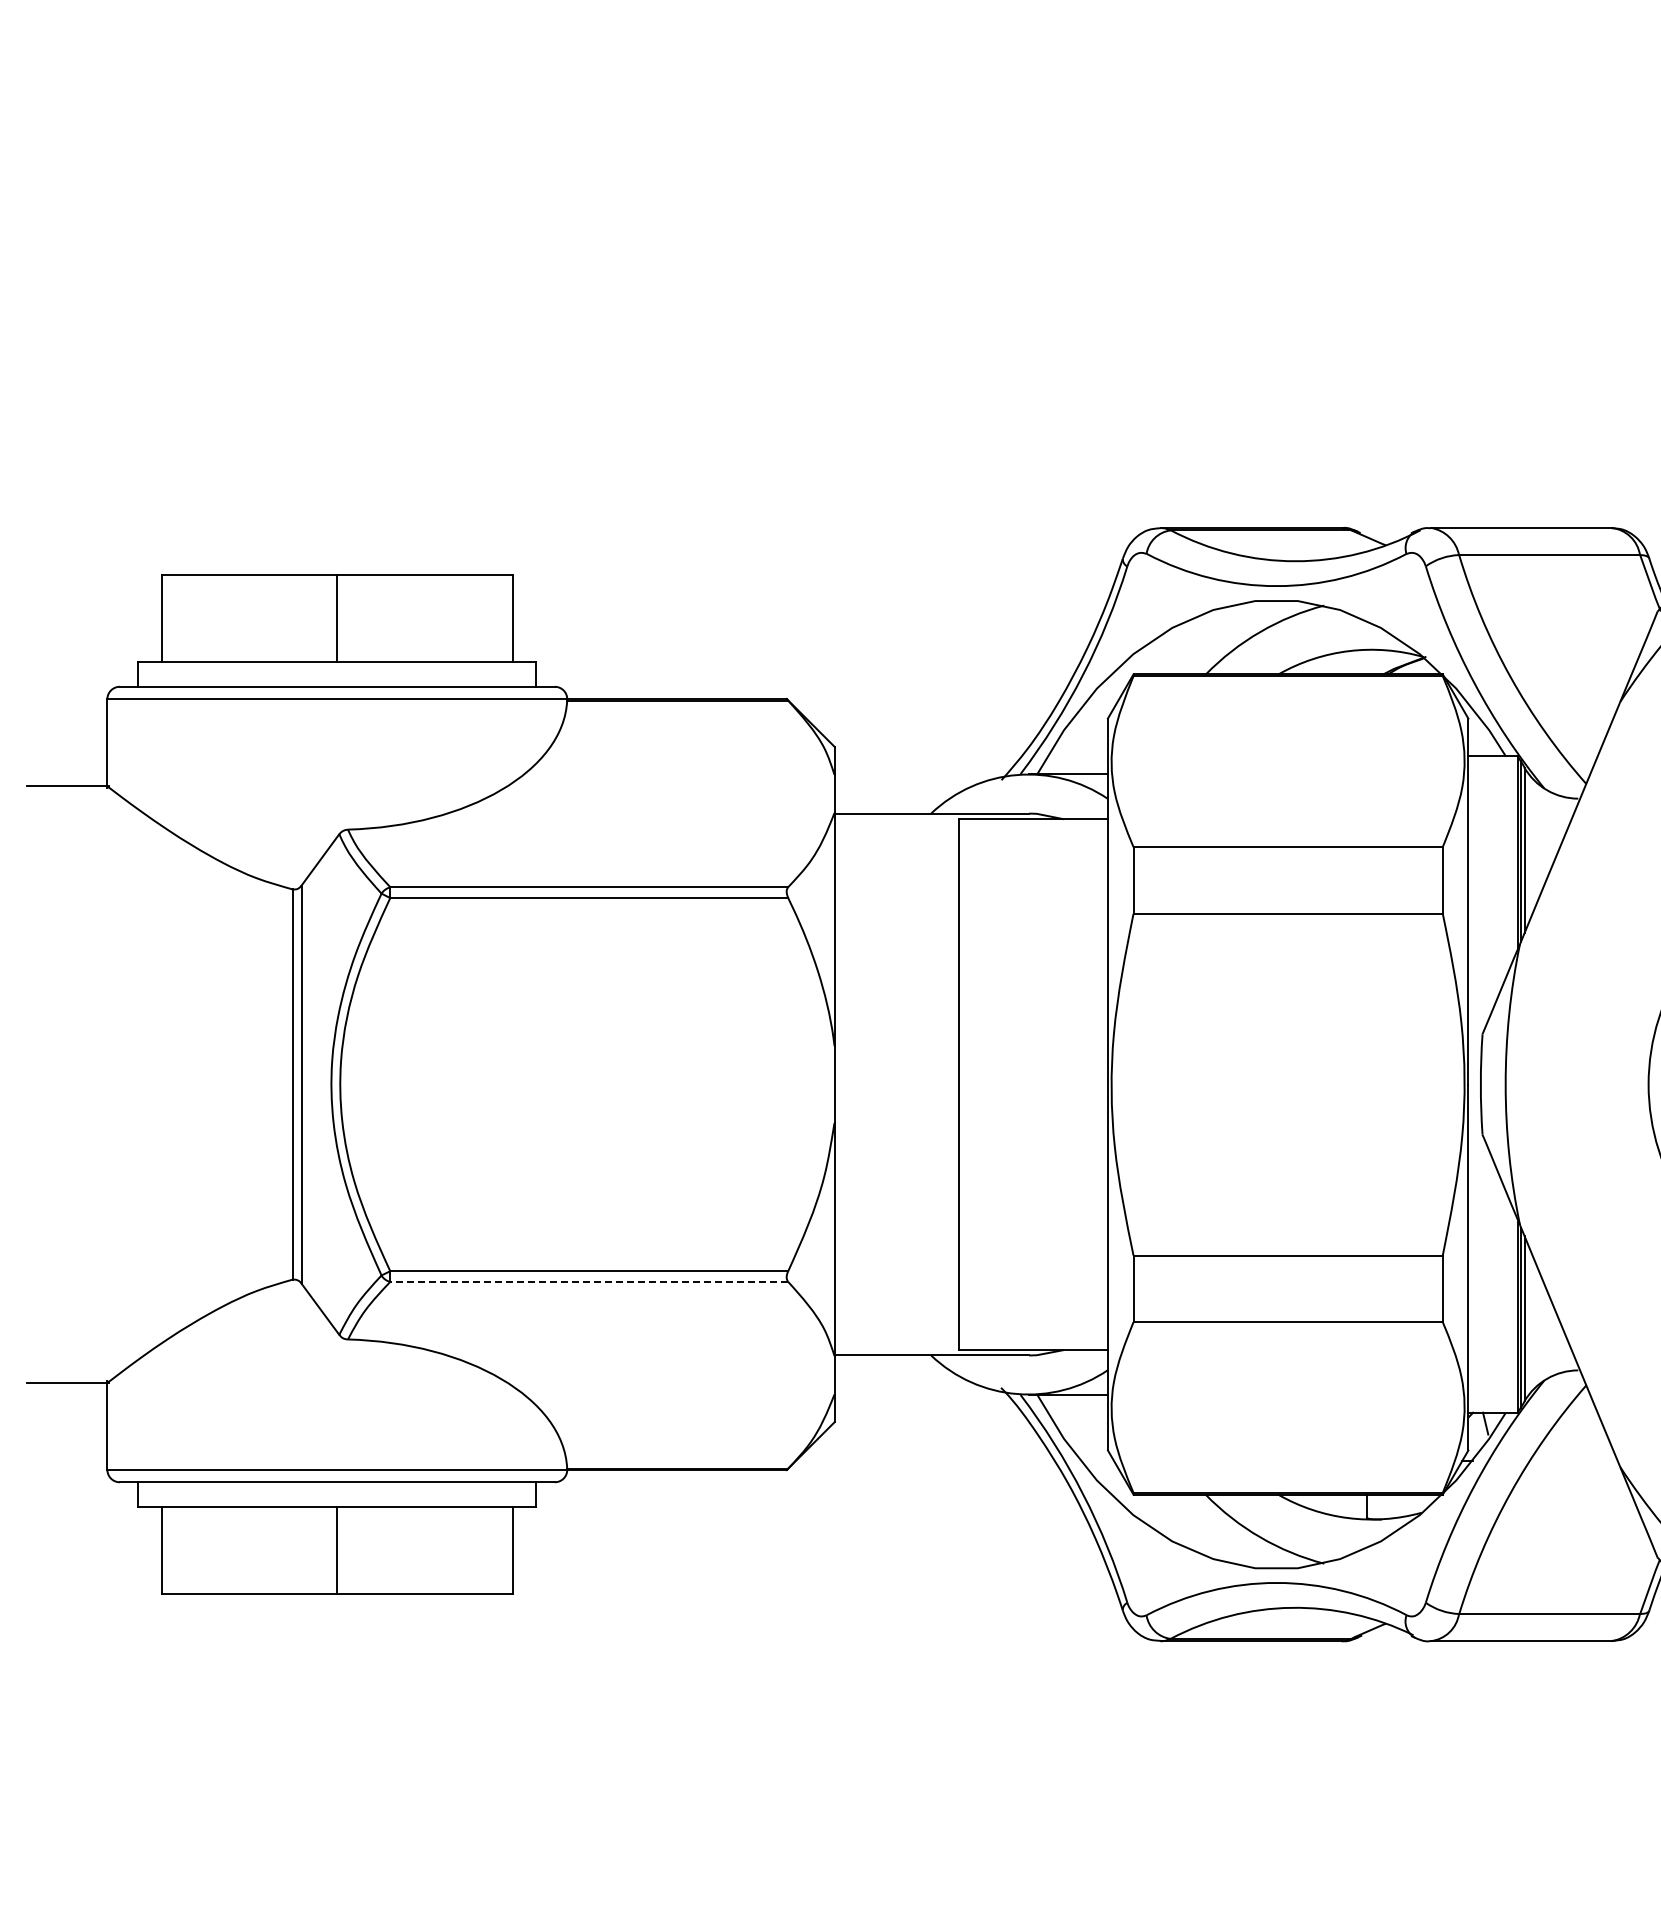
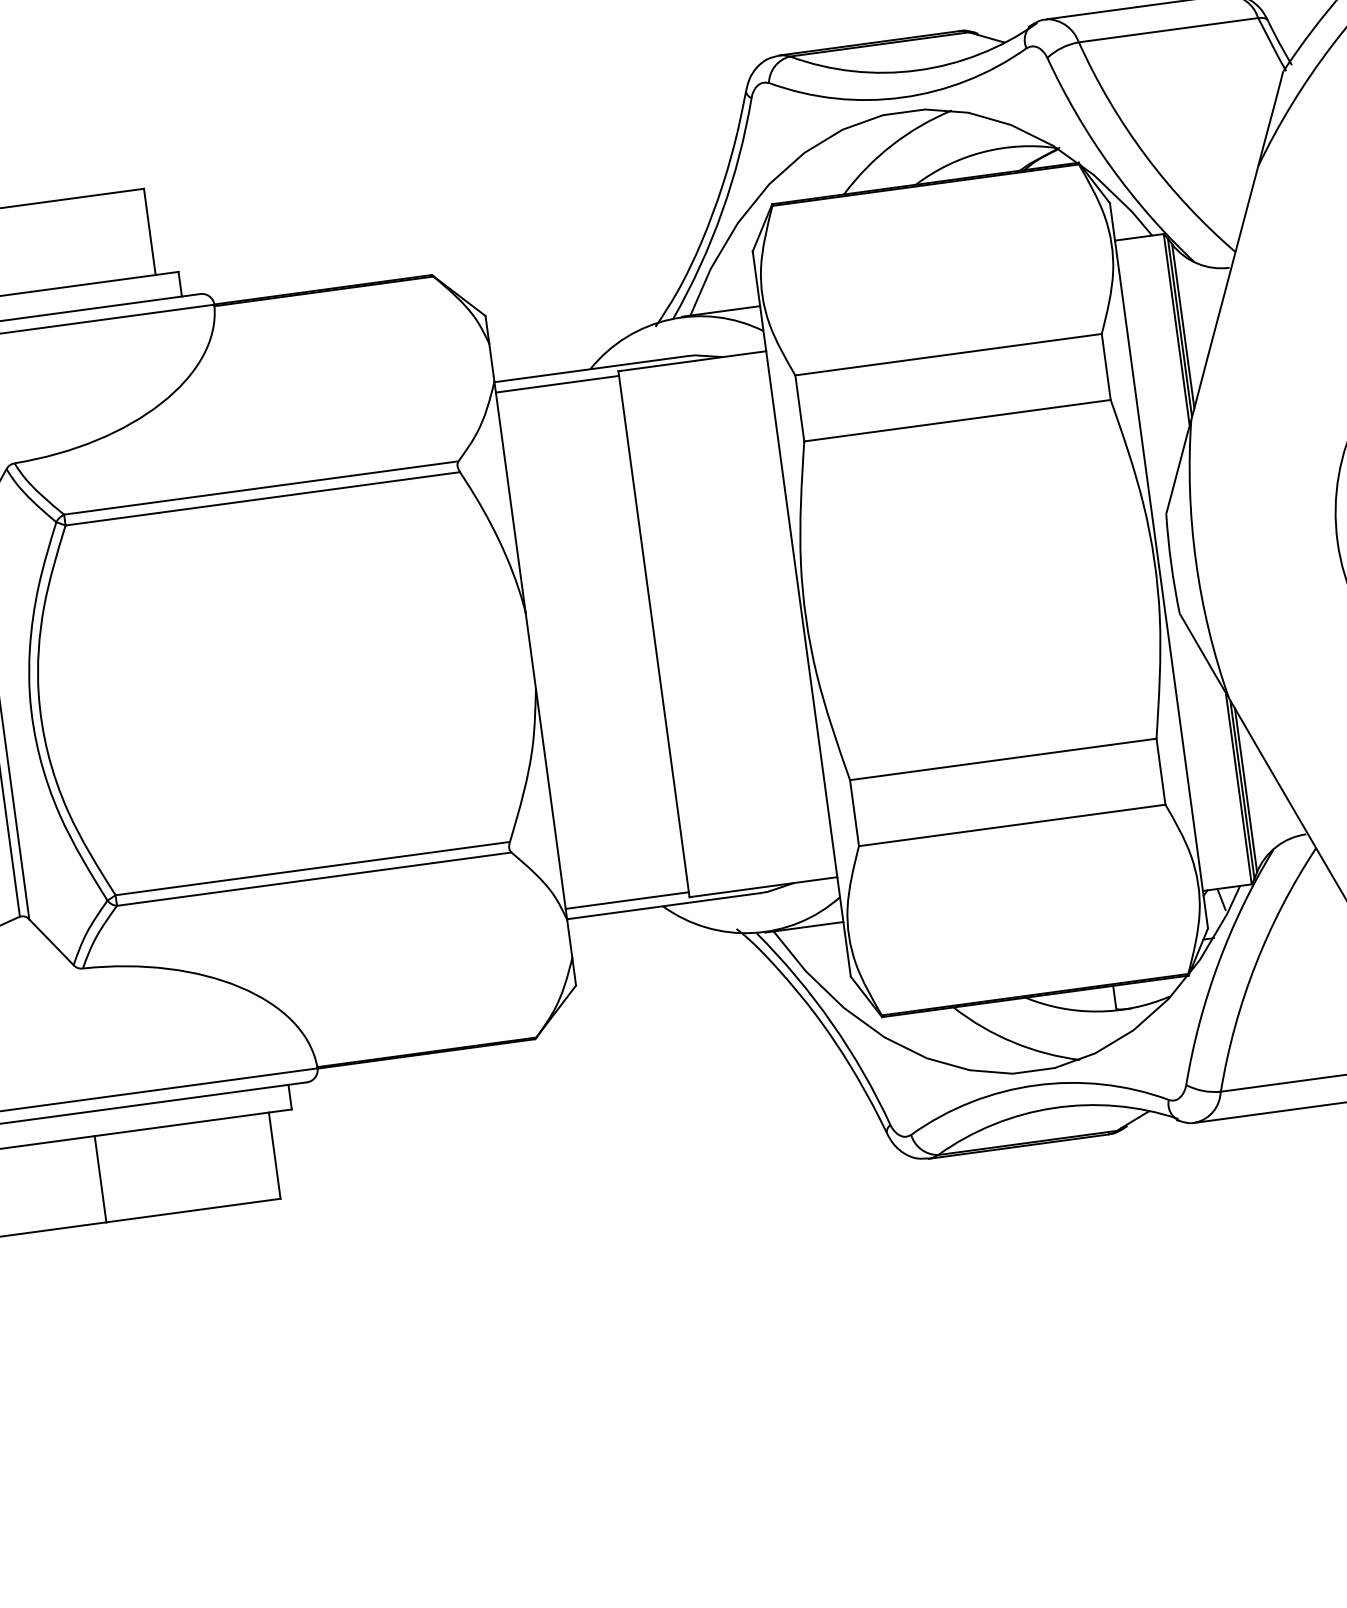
line: (896, 824) -> (557, 384), added
line: (589, 1281) -> (314, 878), dashed -> solid
line: (896, 1345) -> (627, 901), added

